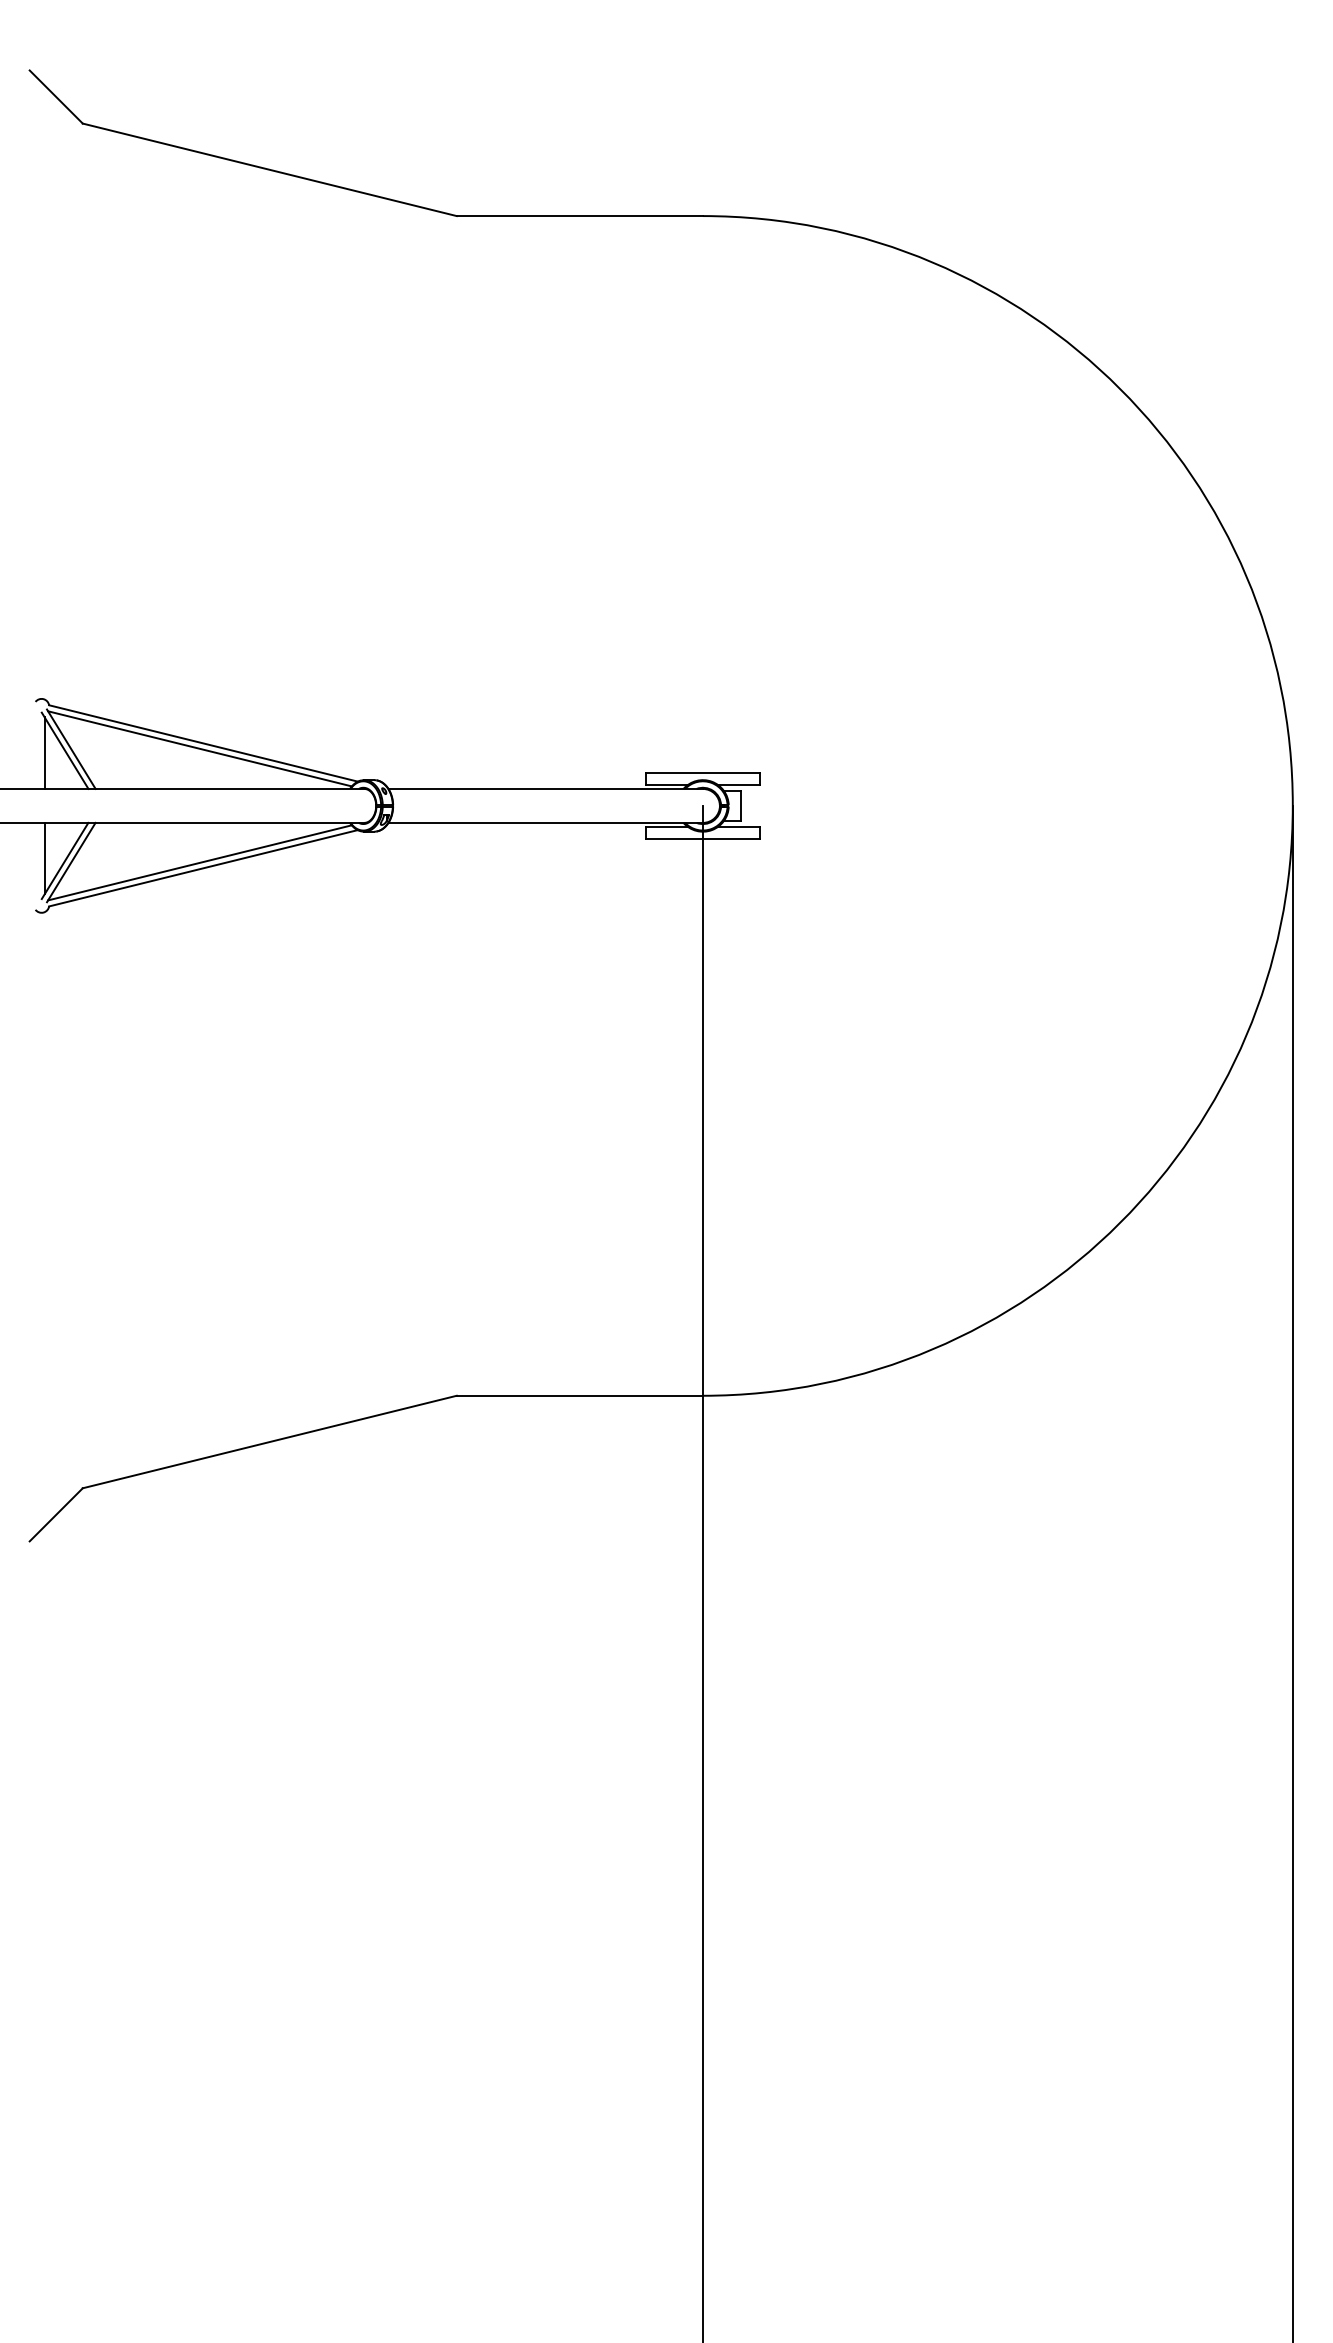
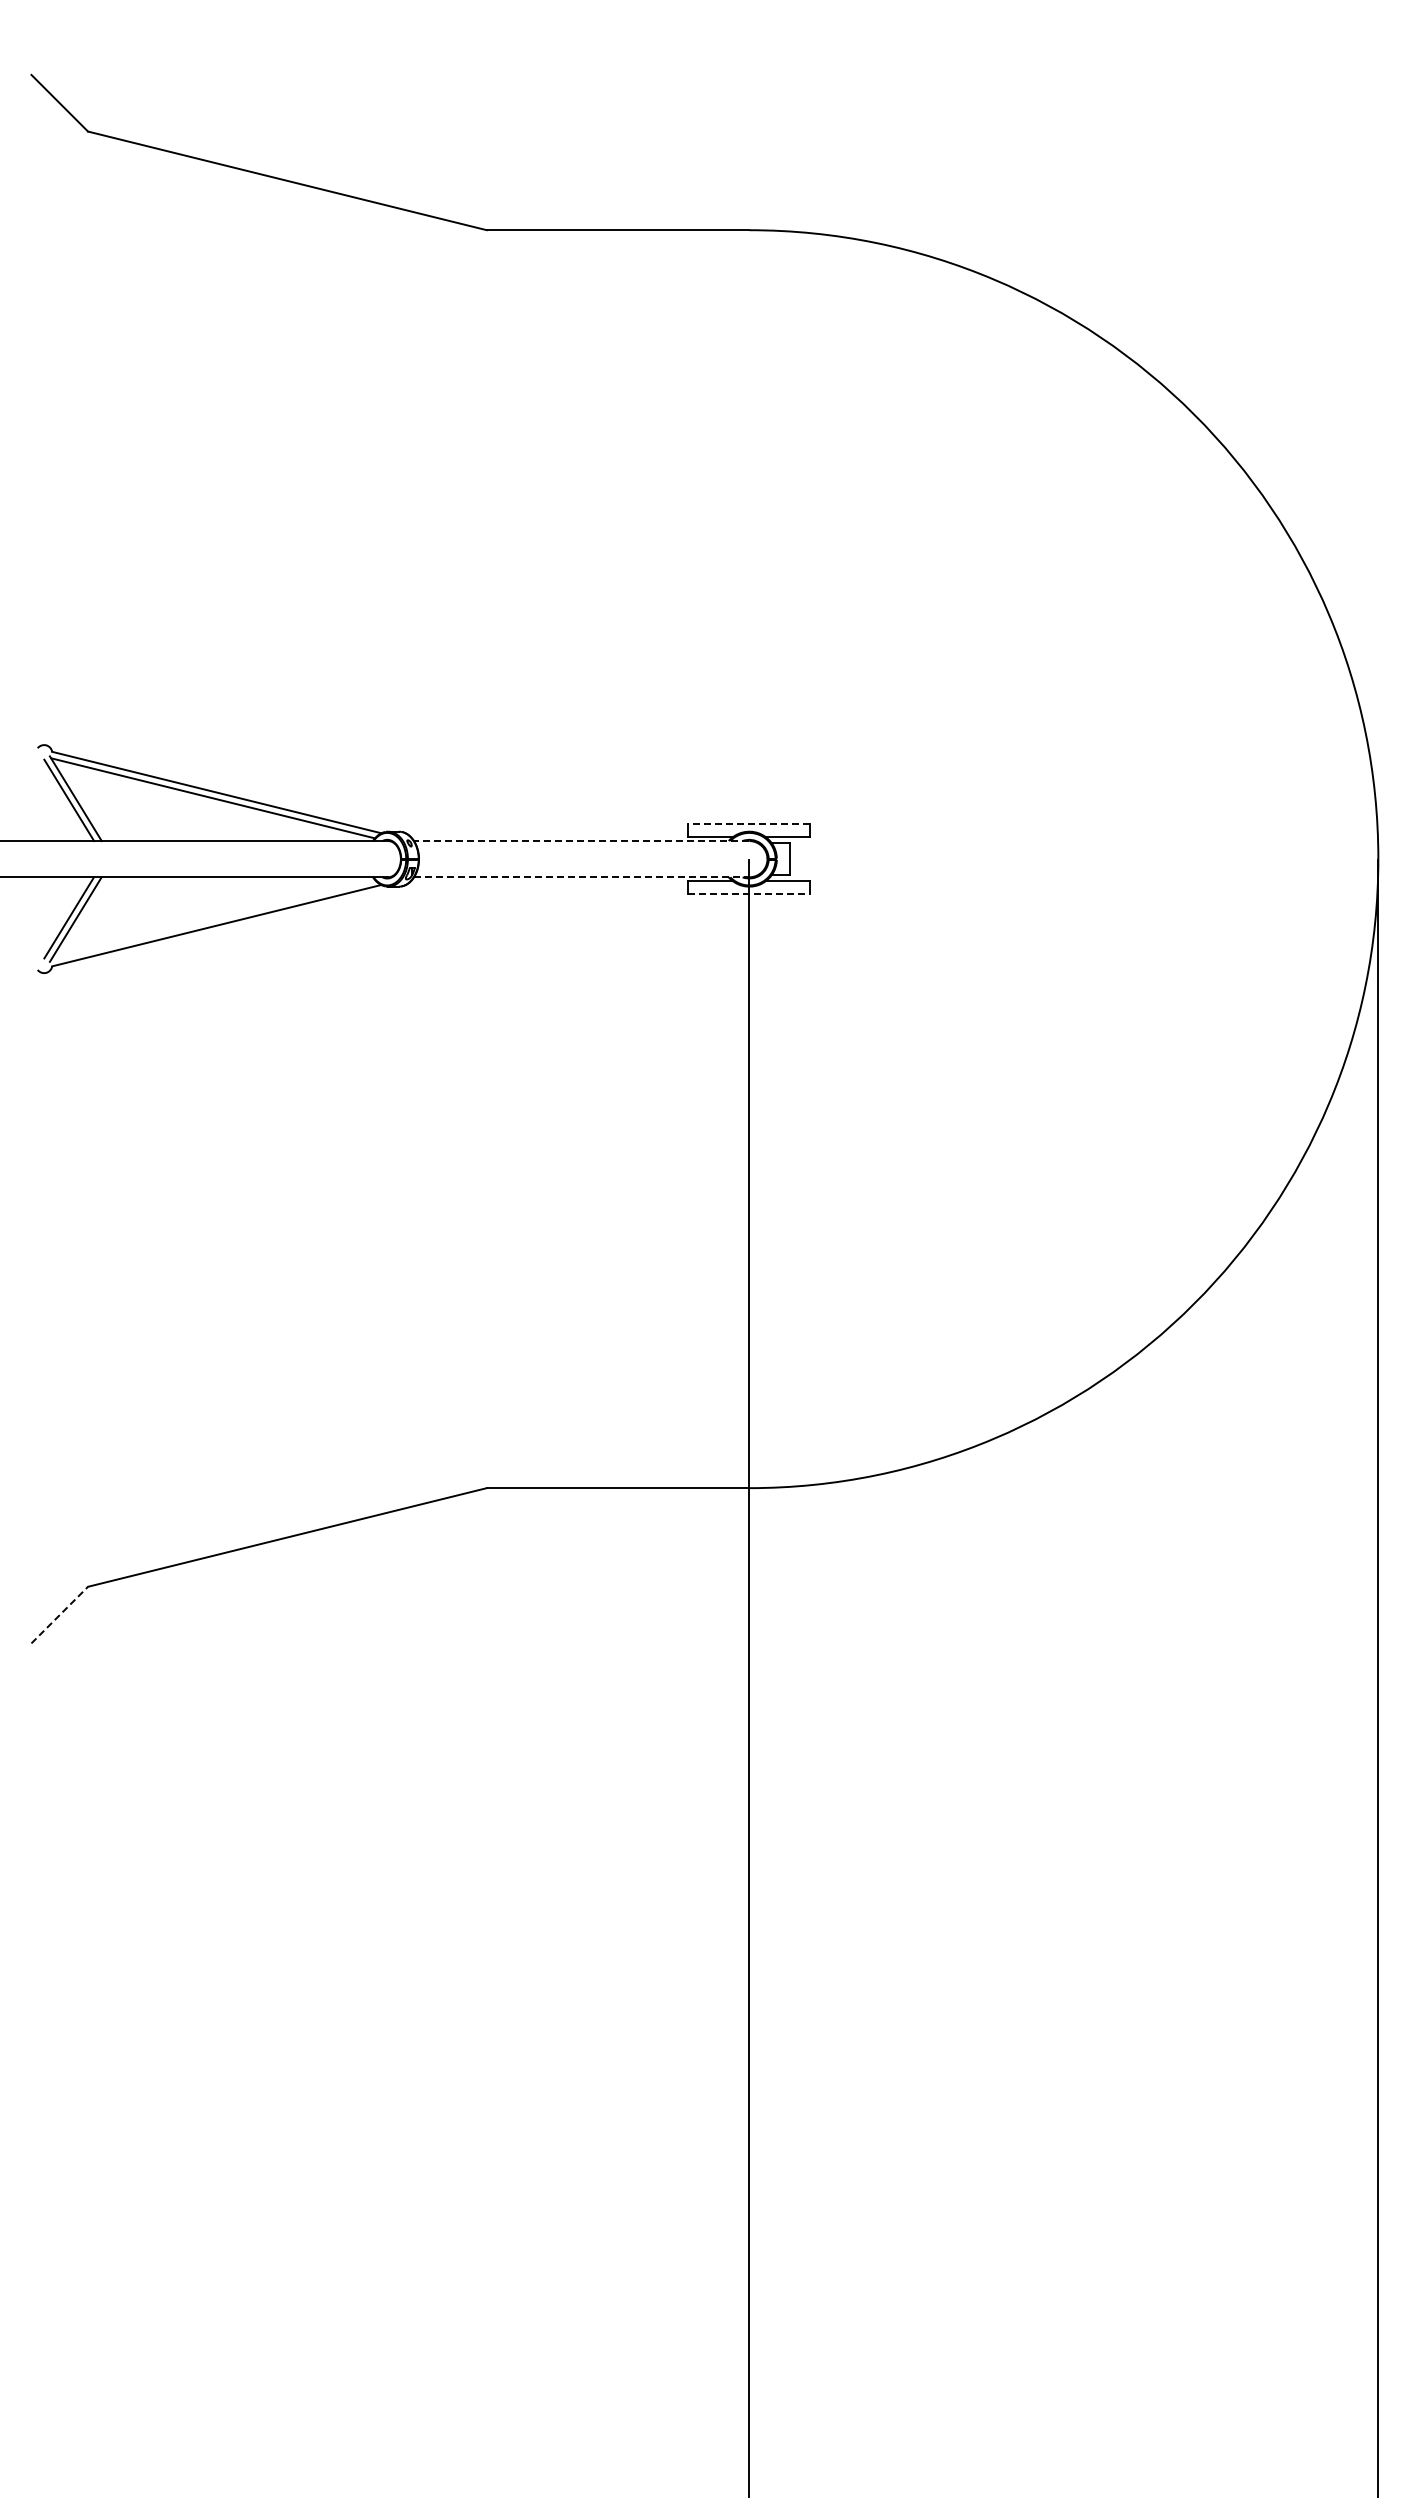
line: (44, 752) -> (47, 802), removed
line: (702, 773) -> (748, 824), solid -> dashed
line: (545, 789) -> (581, 841), solid -> dashed
line: (545, 823) -> (581, 877), solid -> dashed
line: (703, 839) -> (749, 894), solid -> dashed
line: (44, 858) -> (47, 915), removed
line: (199, 862) -> (212, 919), removed
line: (56, 1514) -> (60, 1614), solid -> dashed

